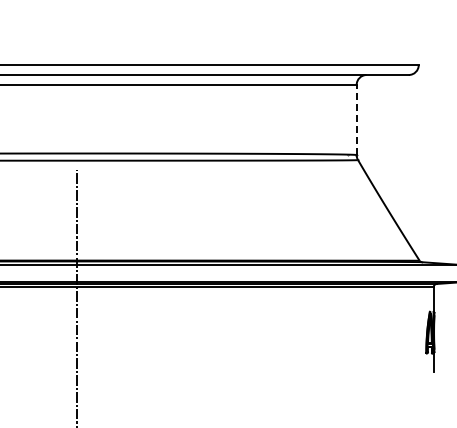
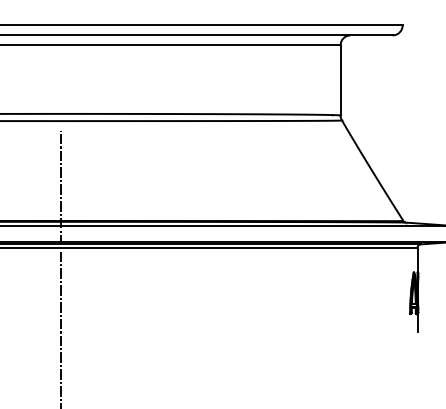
line: (356, 119) -> (340, 79), dashed -> solid

